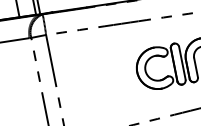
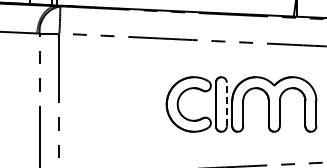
line: (182, 63) -> (226, 104), solid -> dashed

